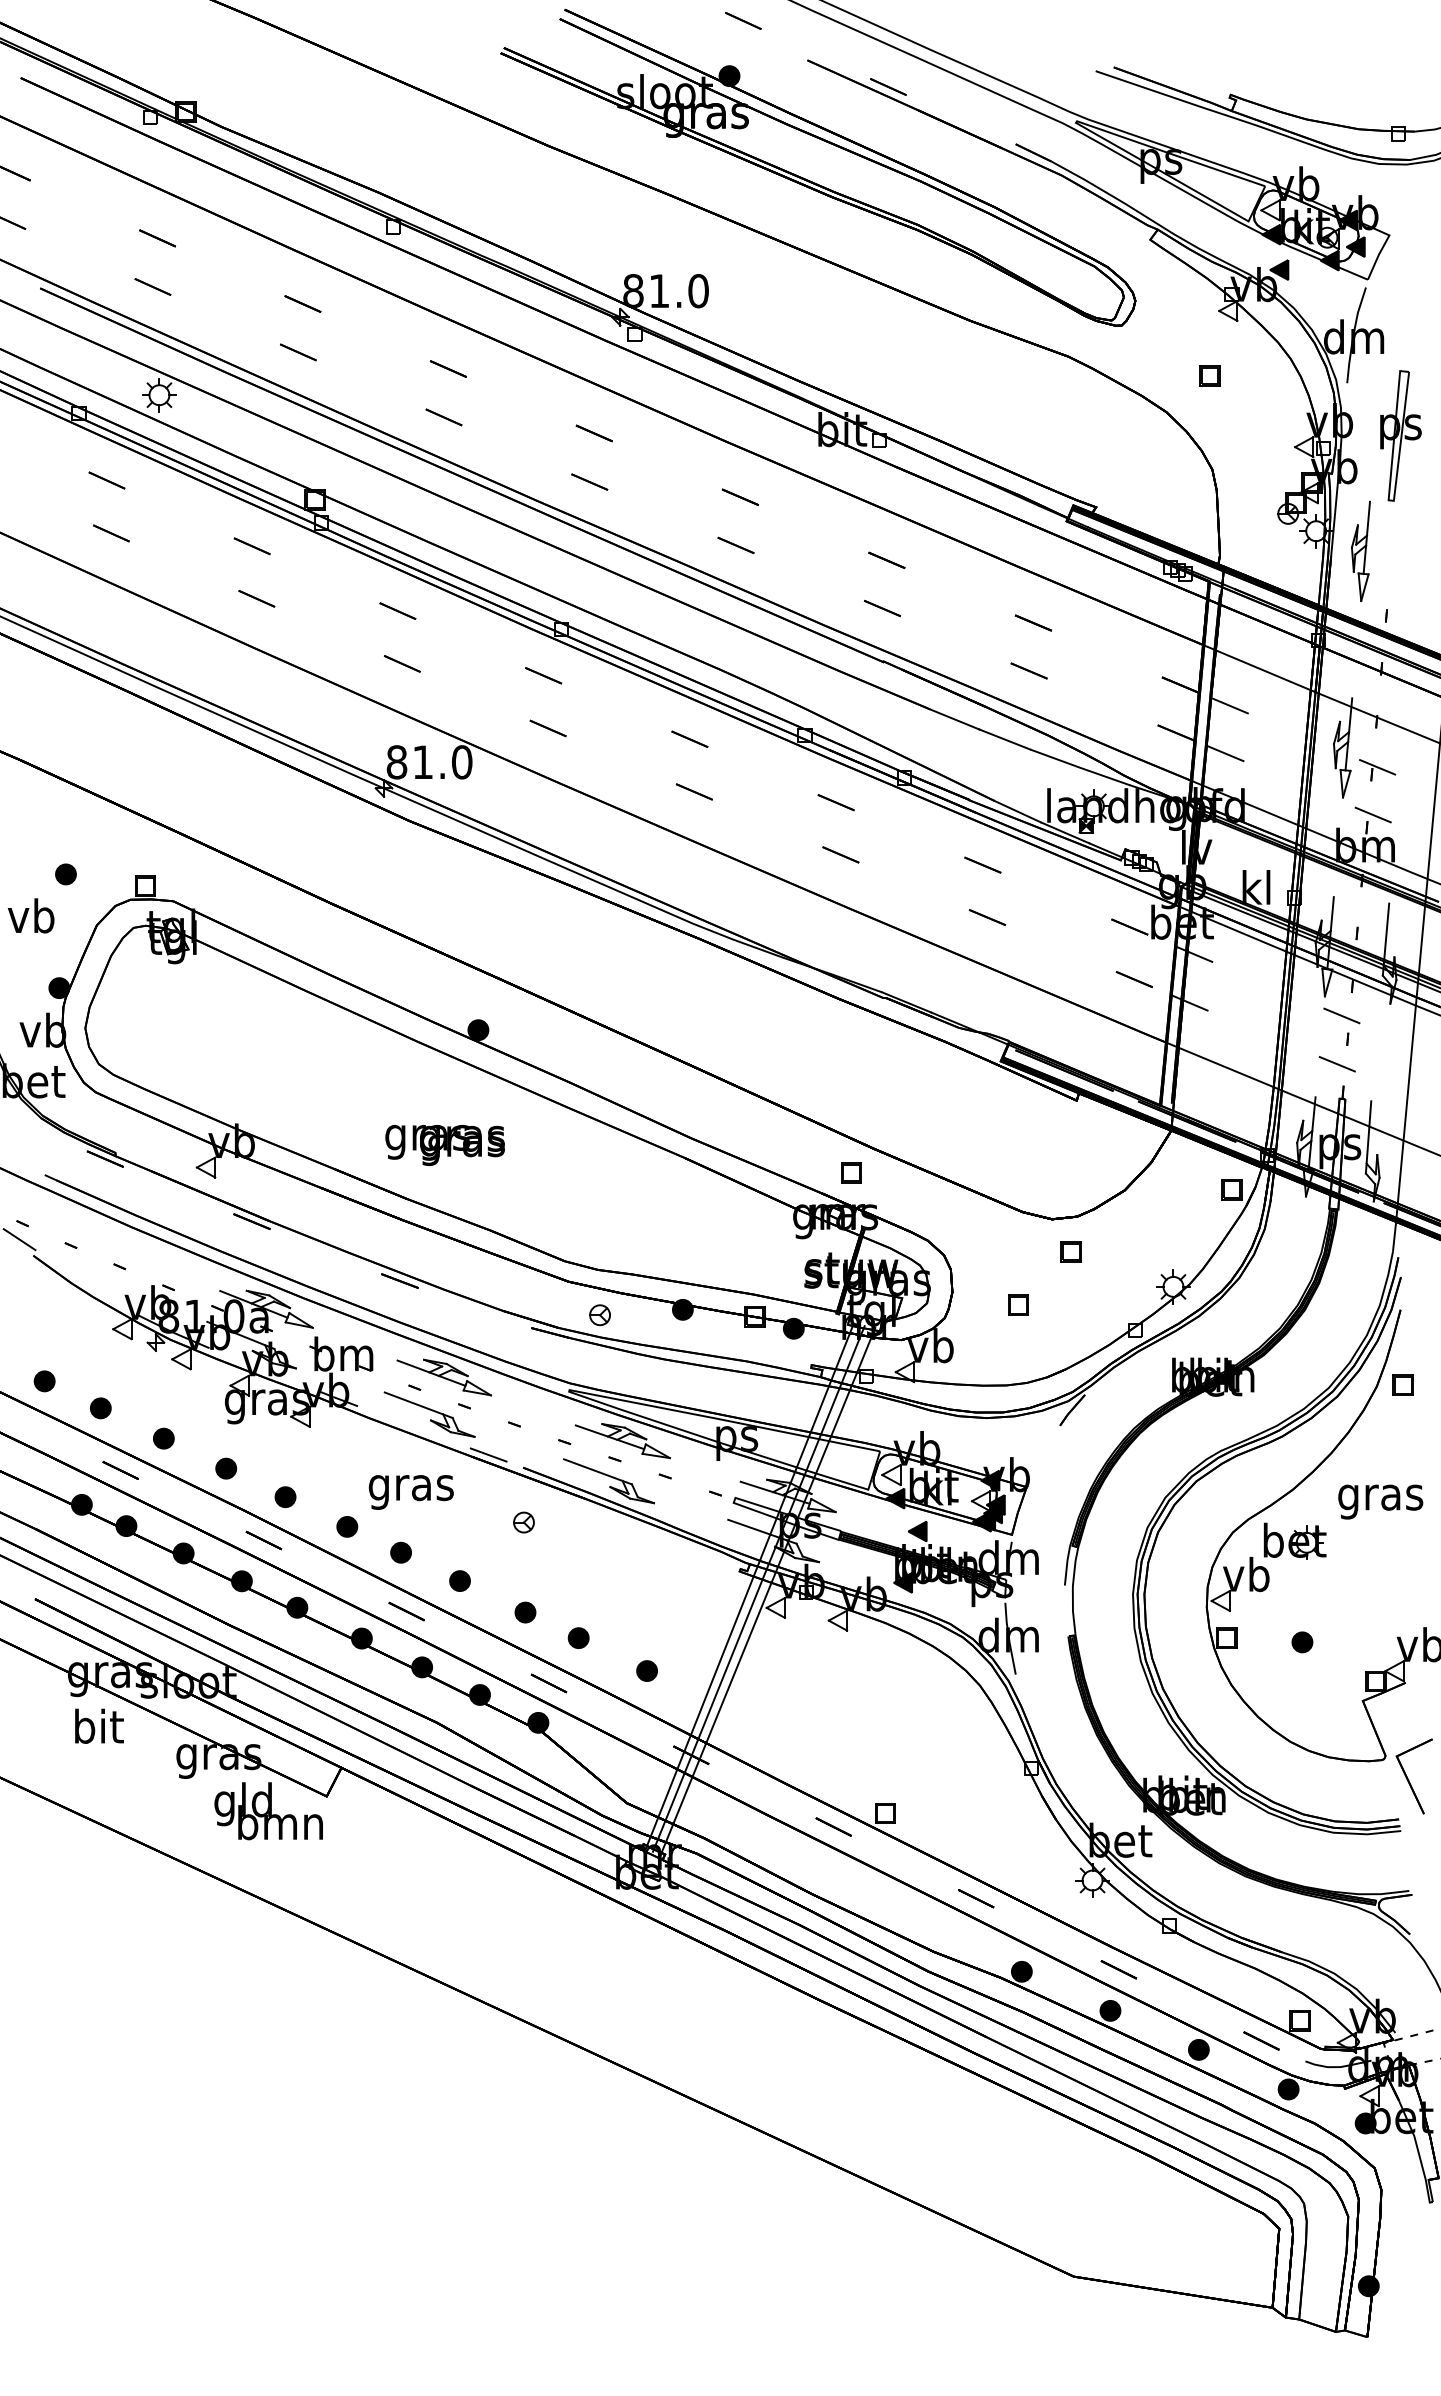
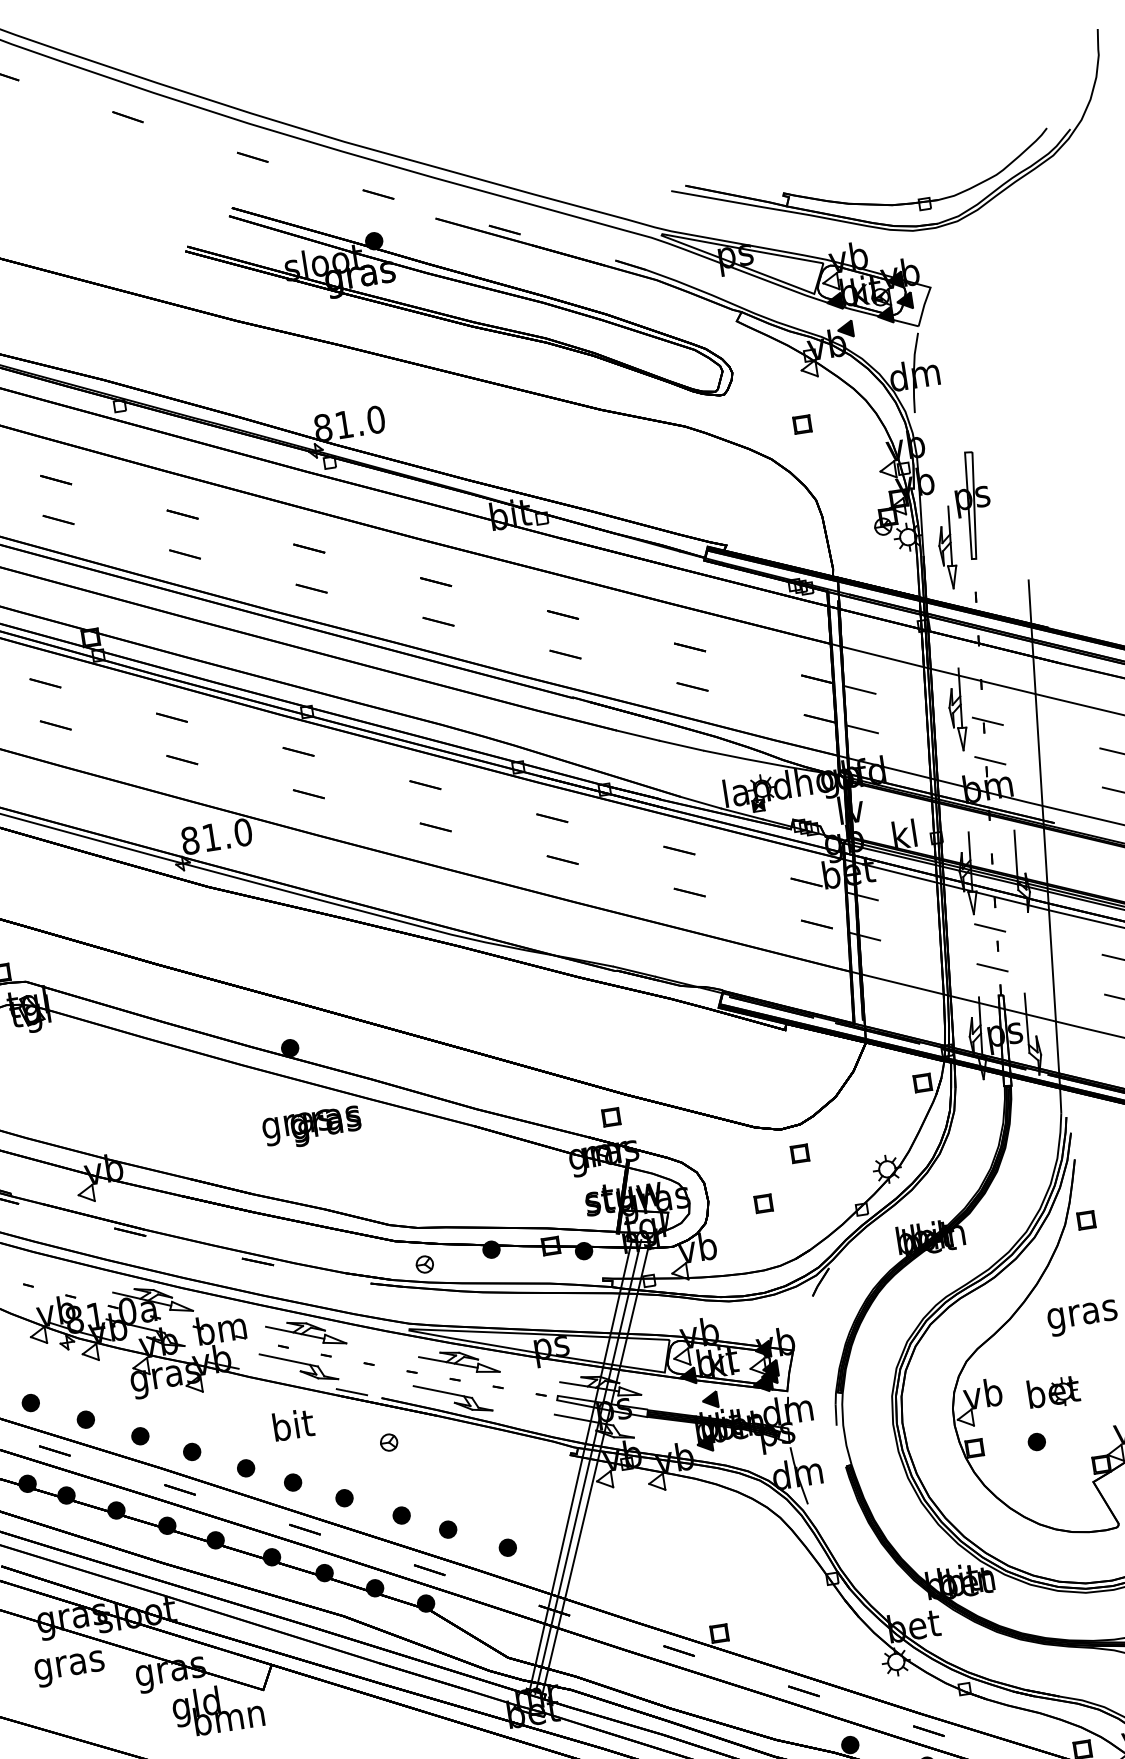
part: (1400, 435) -> (973, 504), moved
text: (444, 1145) -> (311, 1128), moved
text: (410, 1487) -> (292, 1428), gras -> bit
part: (1294, 1540) -> (1053, 1391), moved
text: (97, 1730) -> (68, 1665), bit -> gras

